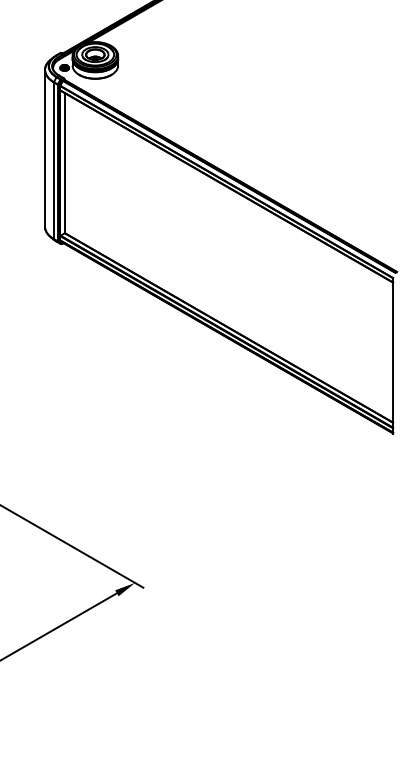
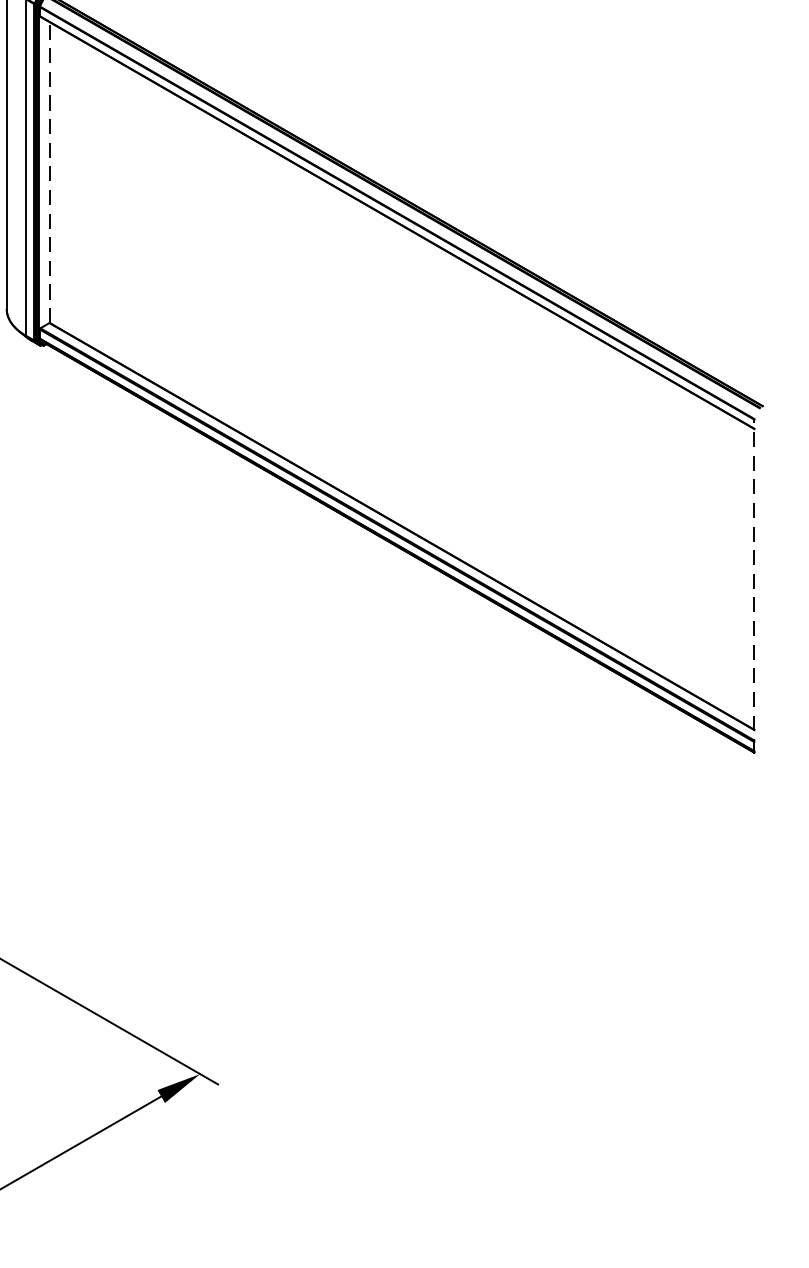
line: (65, 163) -> (50, 173), solid -> dashed
line: (393, 355) -> (755, 585), solid -> dashed

